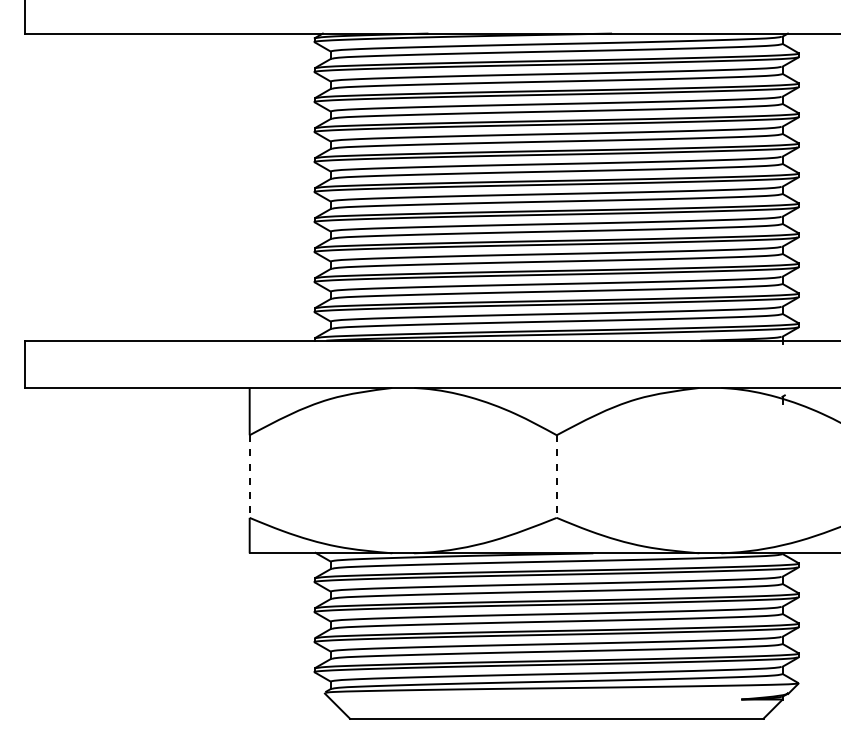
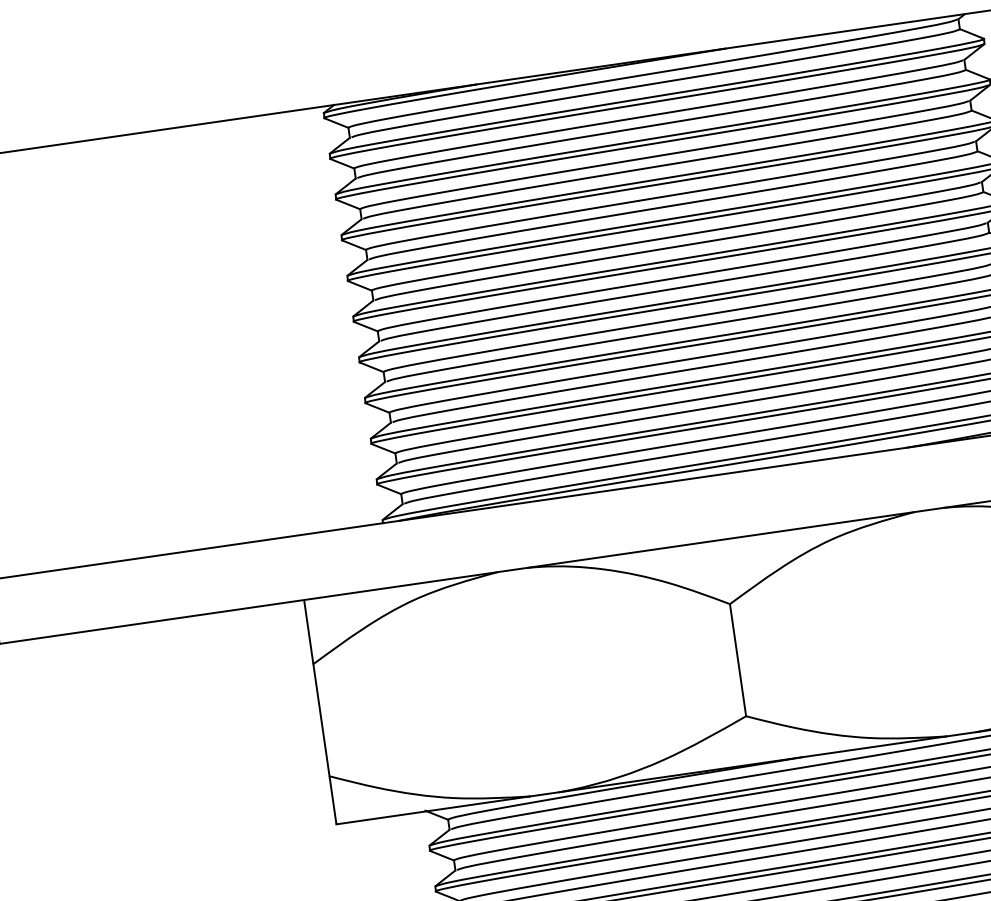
line: (249, 477) -> (321, 721), dashed -> solid
line: (556, 477) -> (737, 661), dashed -> solid

